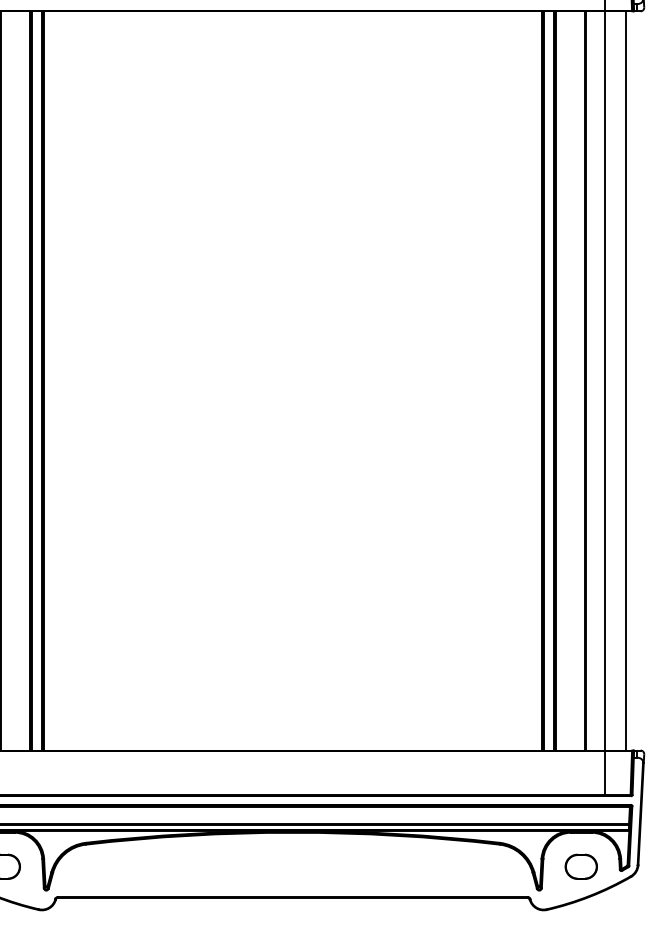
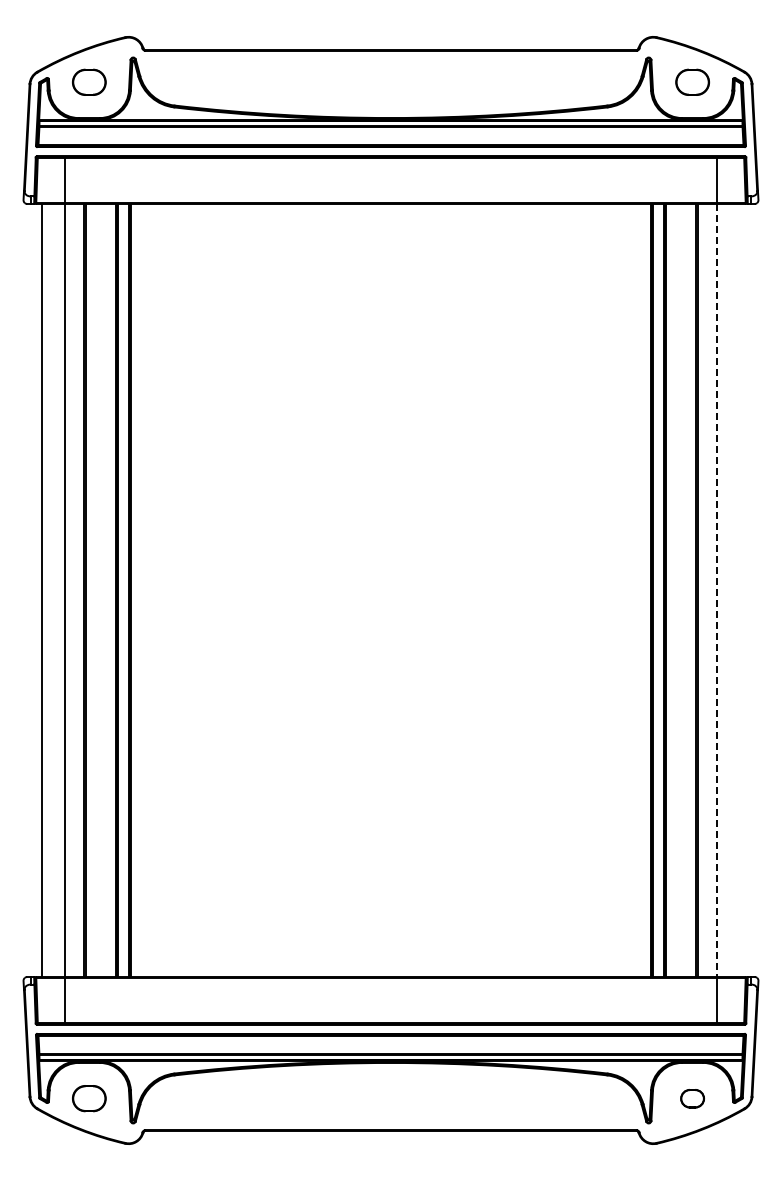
line: (605, 380) -> (717, 590), solid -> dashed
line: (626, 380) -> (739, 590), removed
part: (581, 866) -> (692, 1098), size x0.7

